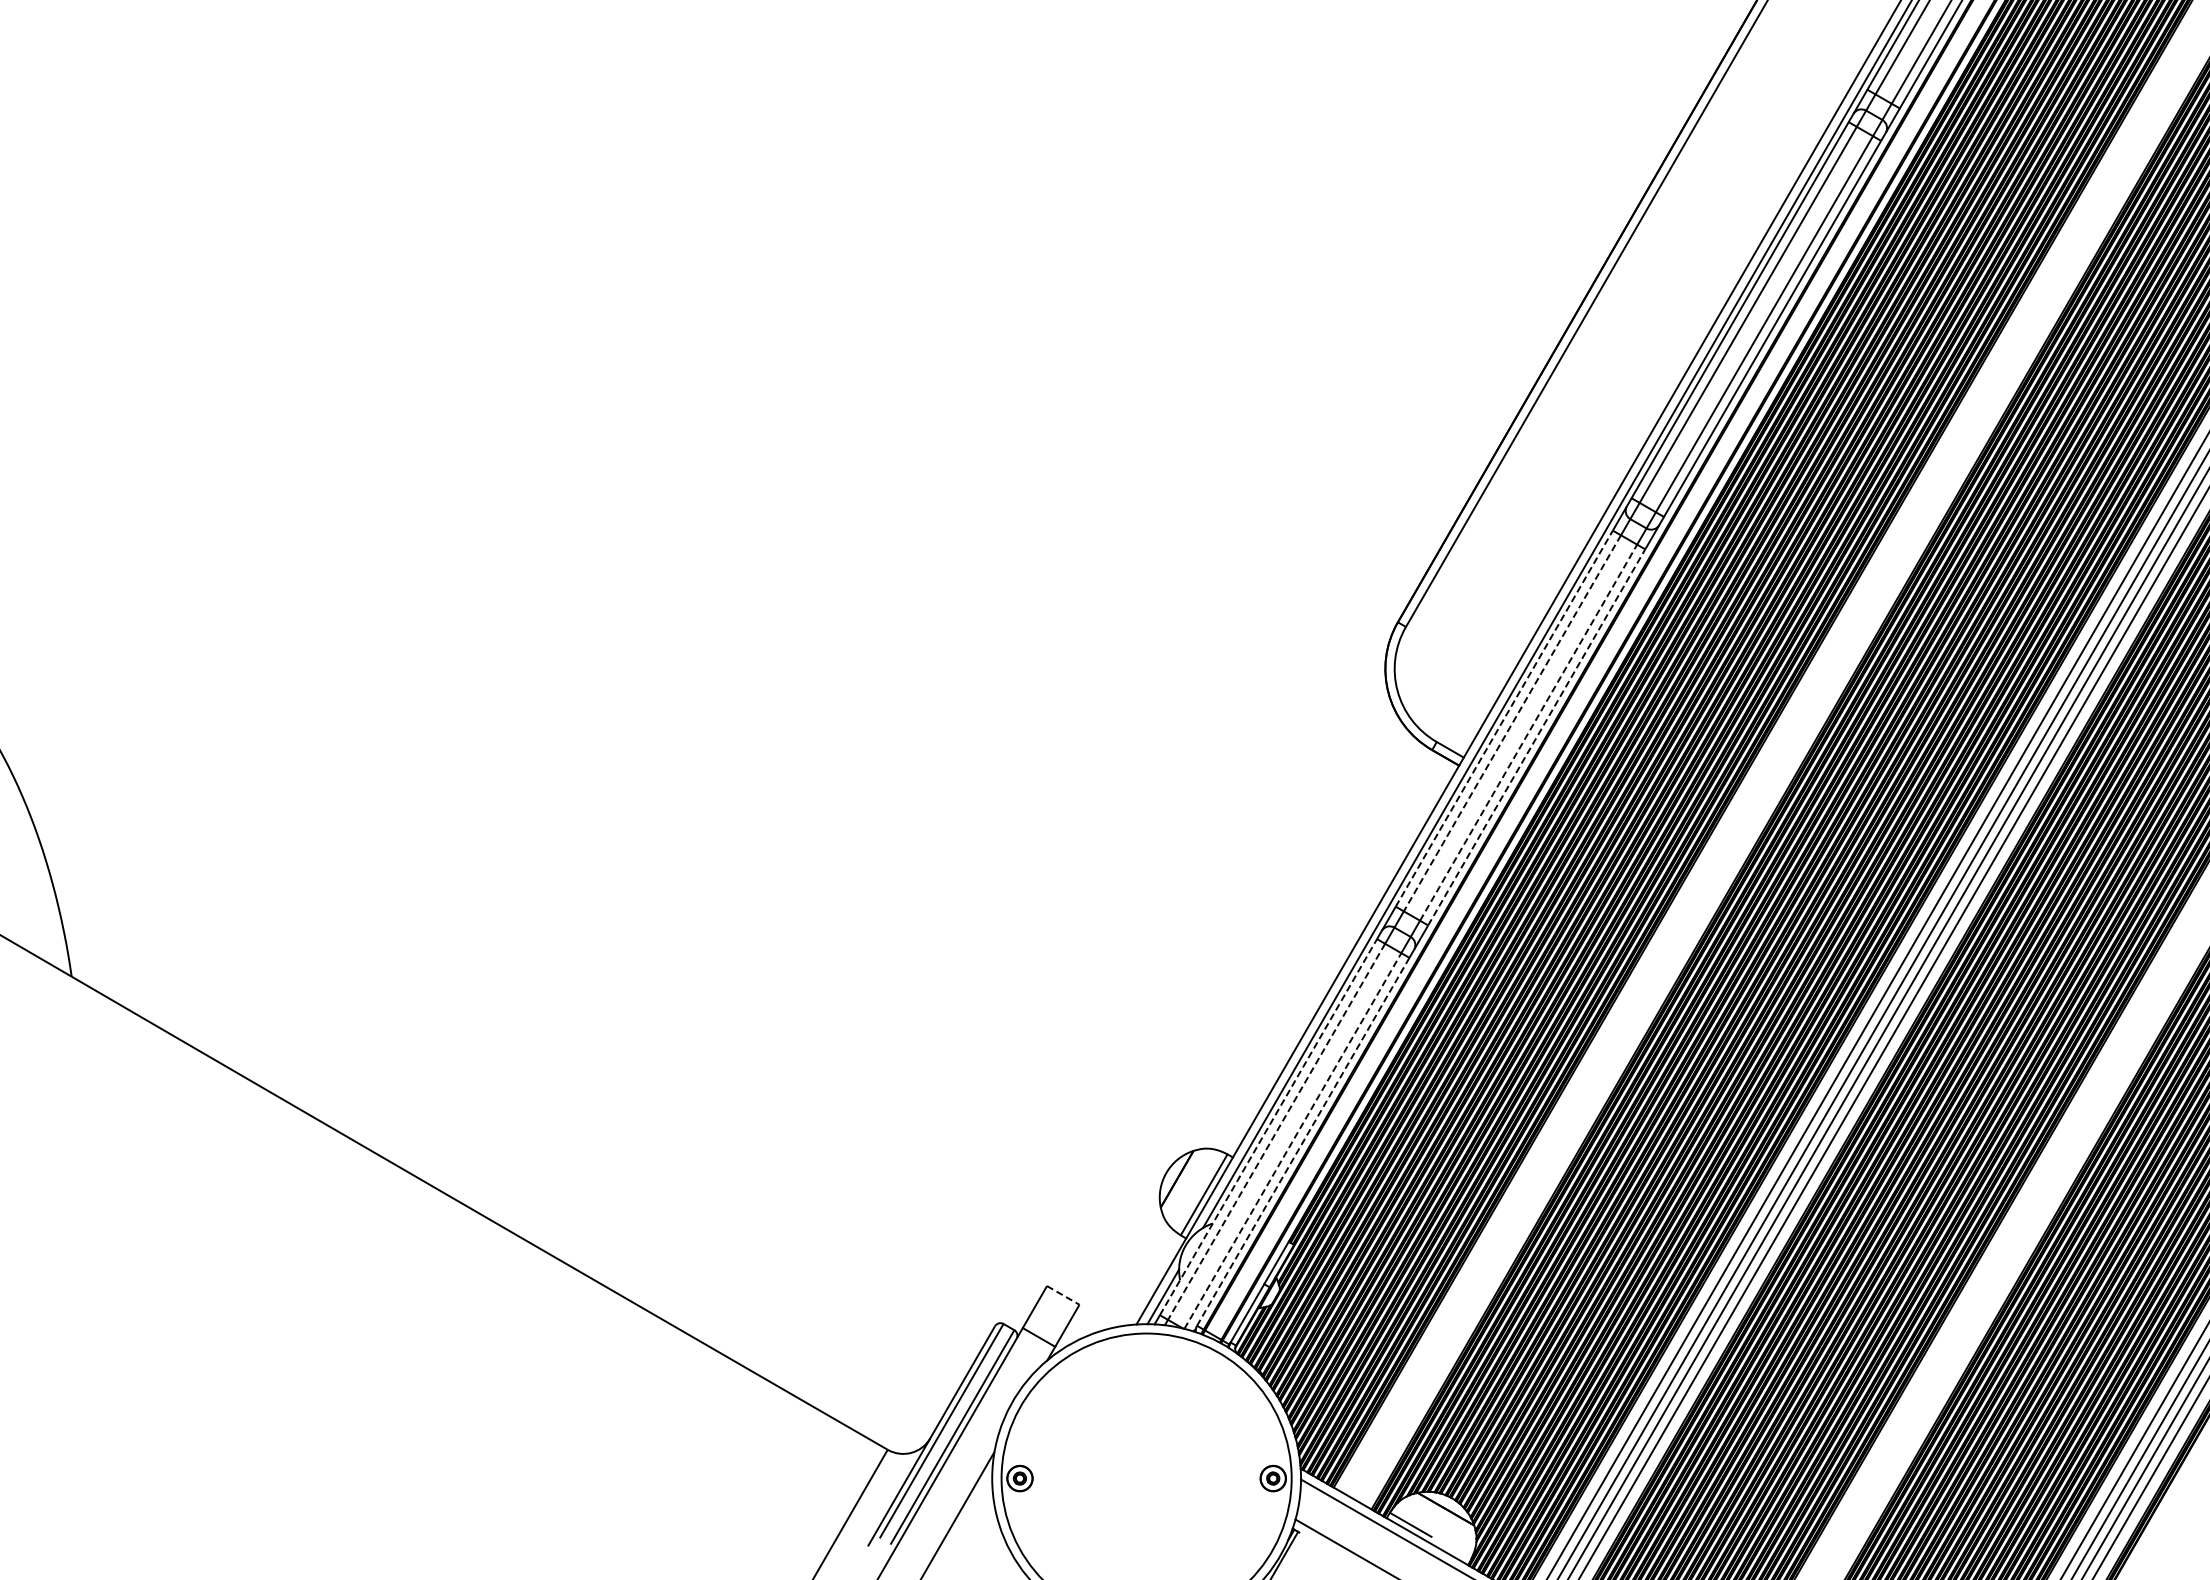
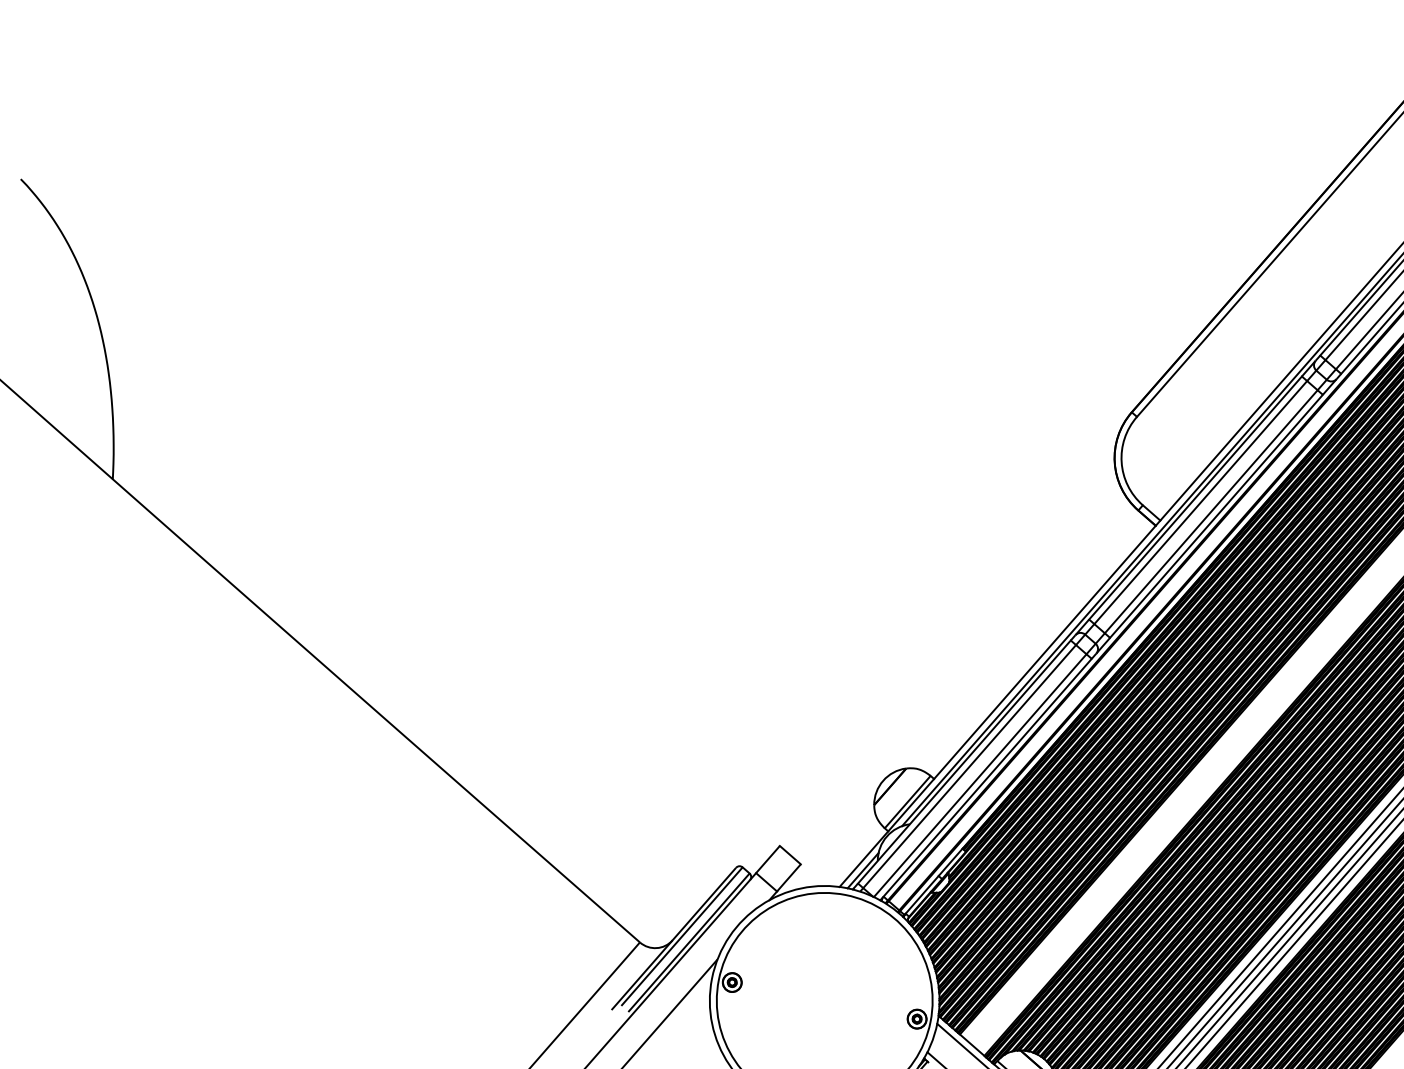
line: (1504, 718) -> (1195, 497), dashed -> solid
line: (1512, 723) -> (1200, 502), dashed -> solid
line: (1528, 732) -> (1211, 511), dashed -> solid
line: (1536, 736) -> (1216, 515), dashed -> solid
line: (1268, 1126) -> (964, 761), dashed -> solid
line: (1276, 1132) -> (969, 767), dashed -> solid
line: (1292, 1141) -> (979, 775), dashed -> solid
line: (1301, 1144) -> (986, 779), dashed -> solid
line: (1063, 1295) -> (790, 855), dashed -> solid

